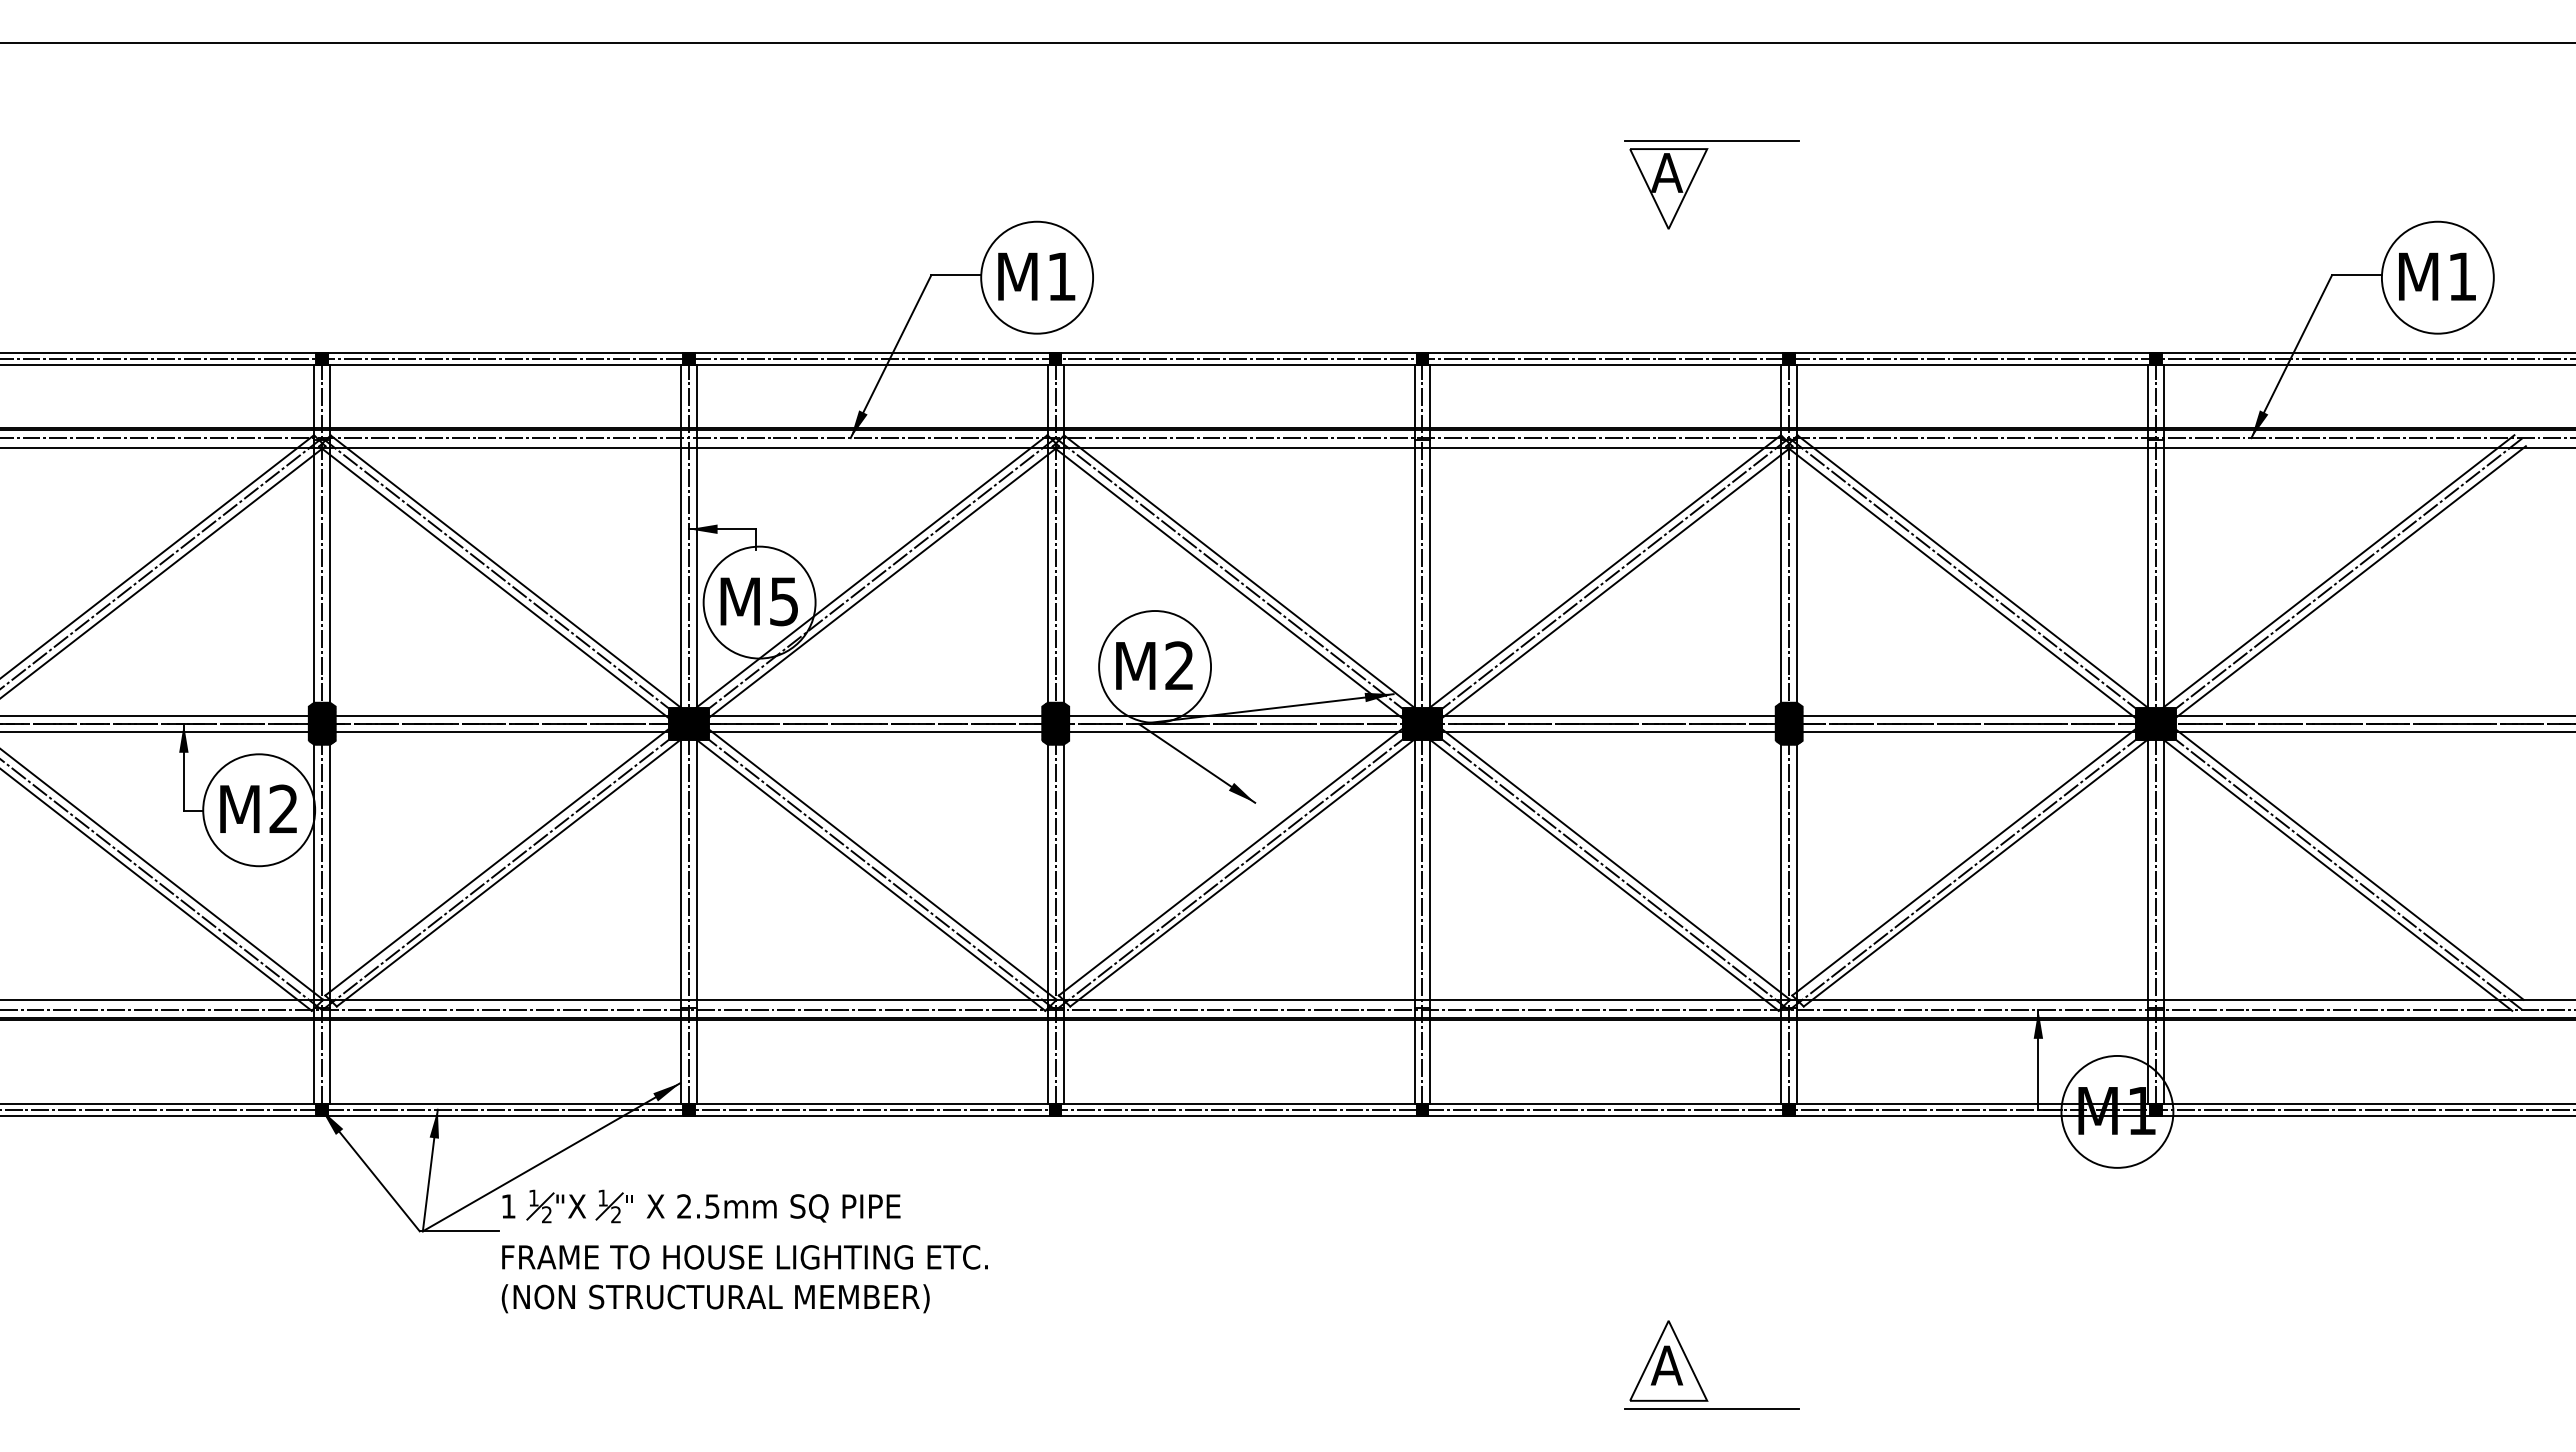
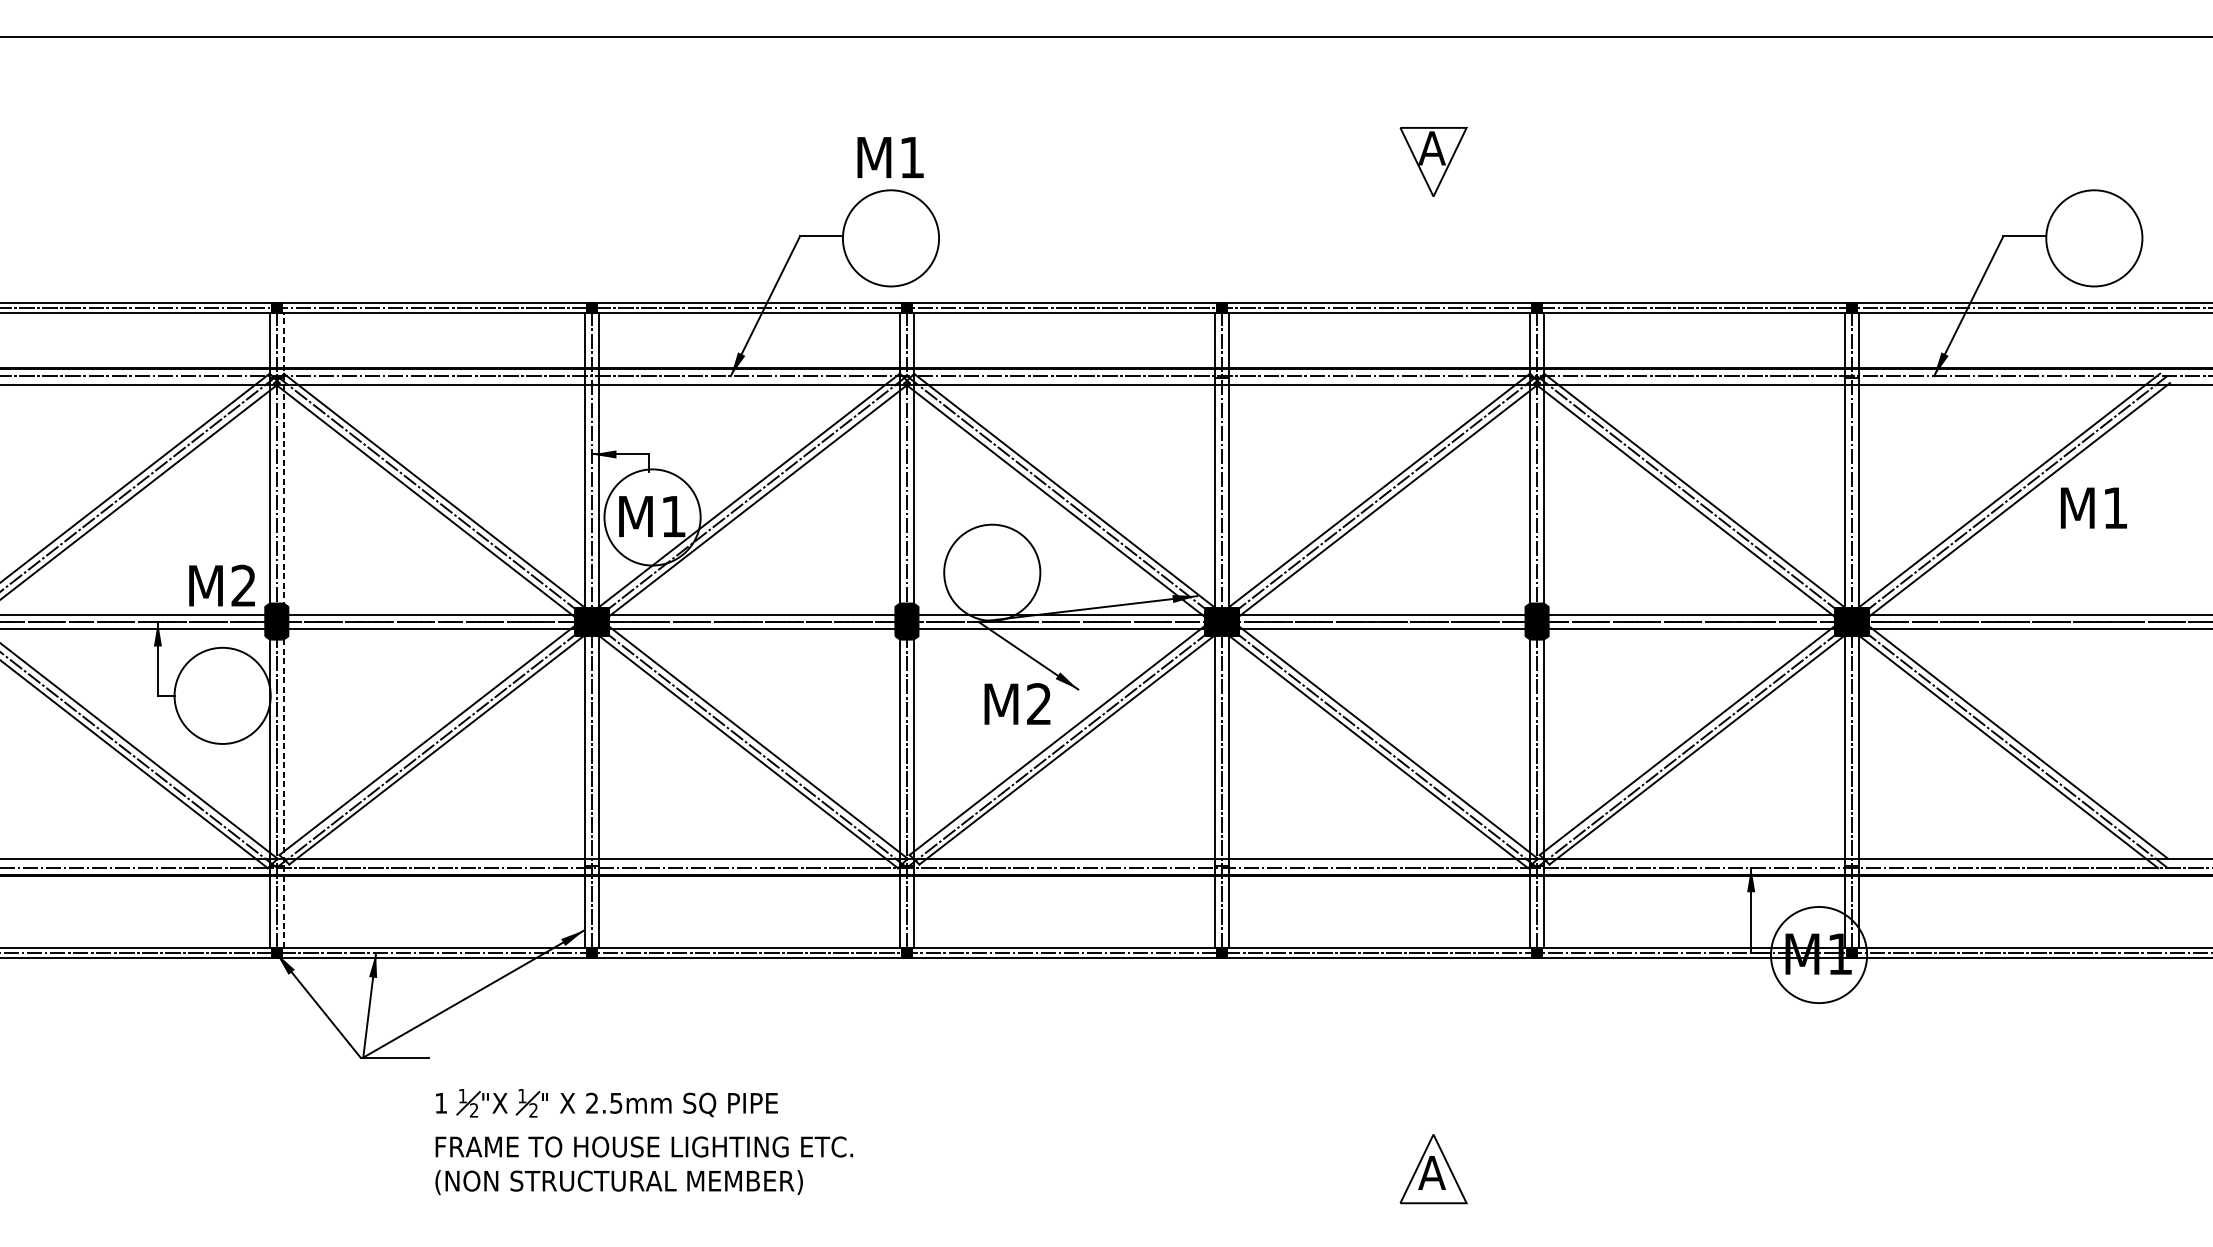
line: (1711, 141) -> (1470, 121), removed
text: (1036, 276) -> (890, 157), moved
text: (2437, 276) -> (2094, 507), moved
text: (783, 601) -> (673, 516), M5 -> M1
text: (1154, 665) -> (1017, 703), moved
line: (330, 733) -> (283, 629), solid -> dashed
text: (258, 808) -> (222, 585), moved
part: (744, 1251) -> (643, 1141), moved
line: (1711, 1408) -> (1470, 1209), removed

